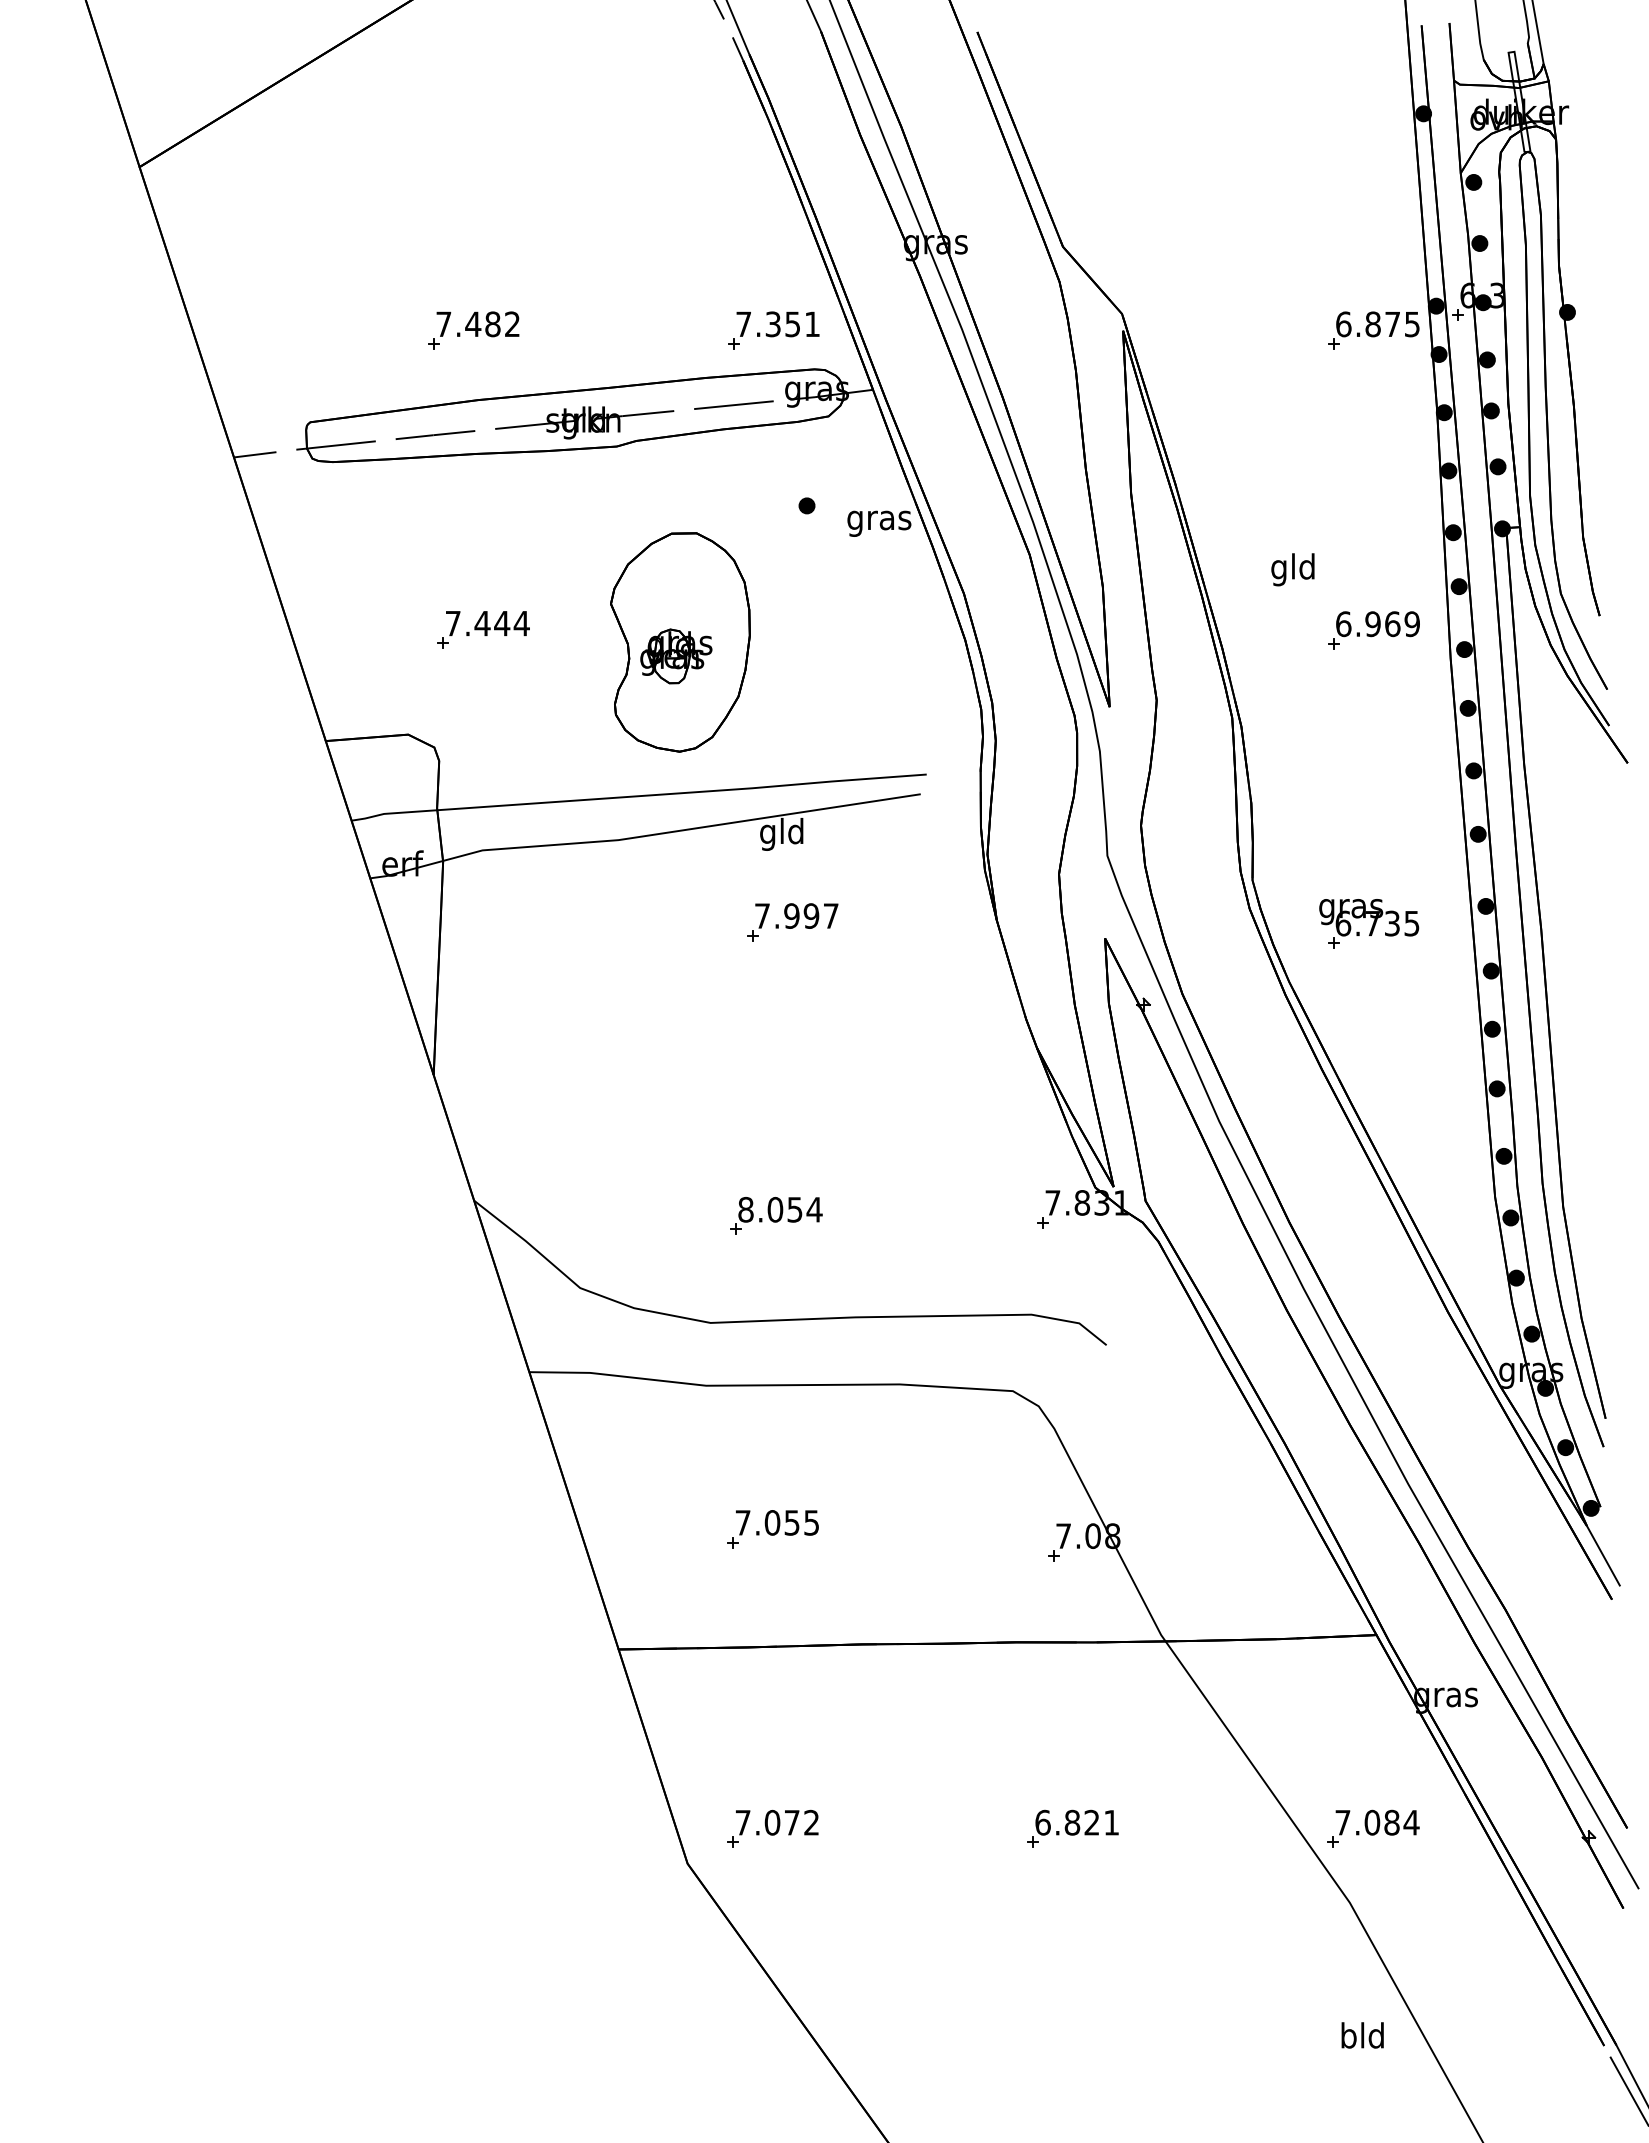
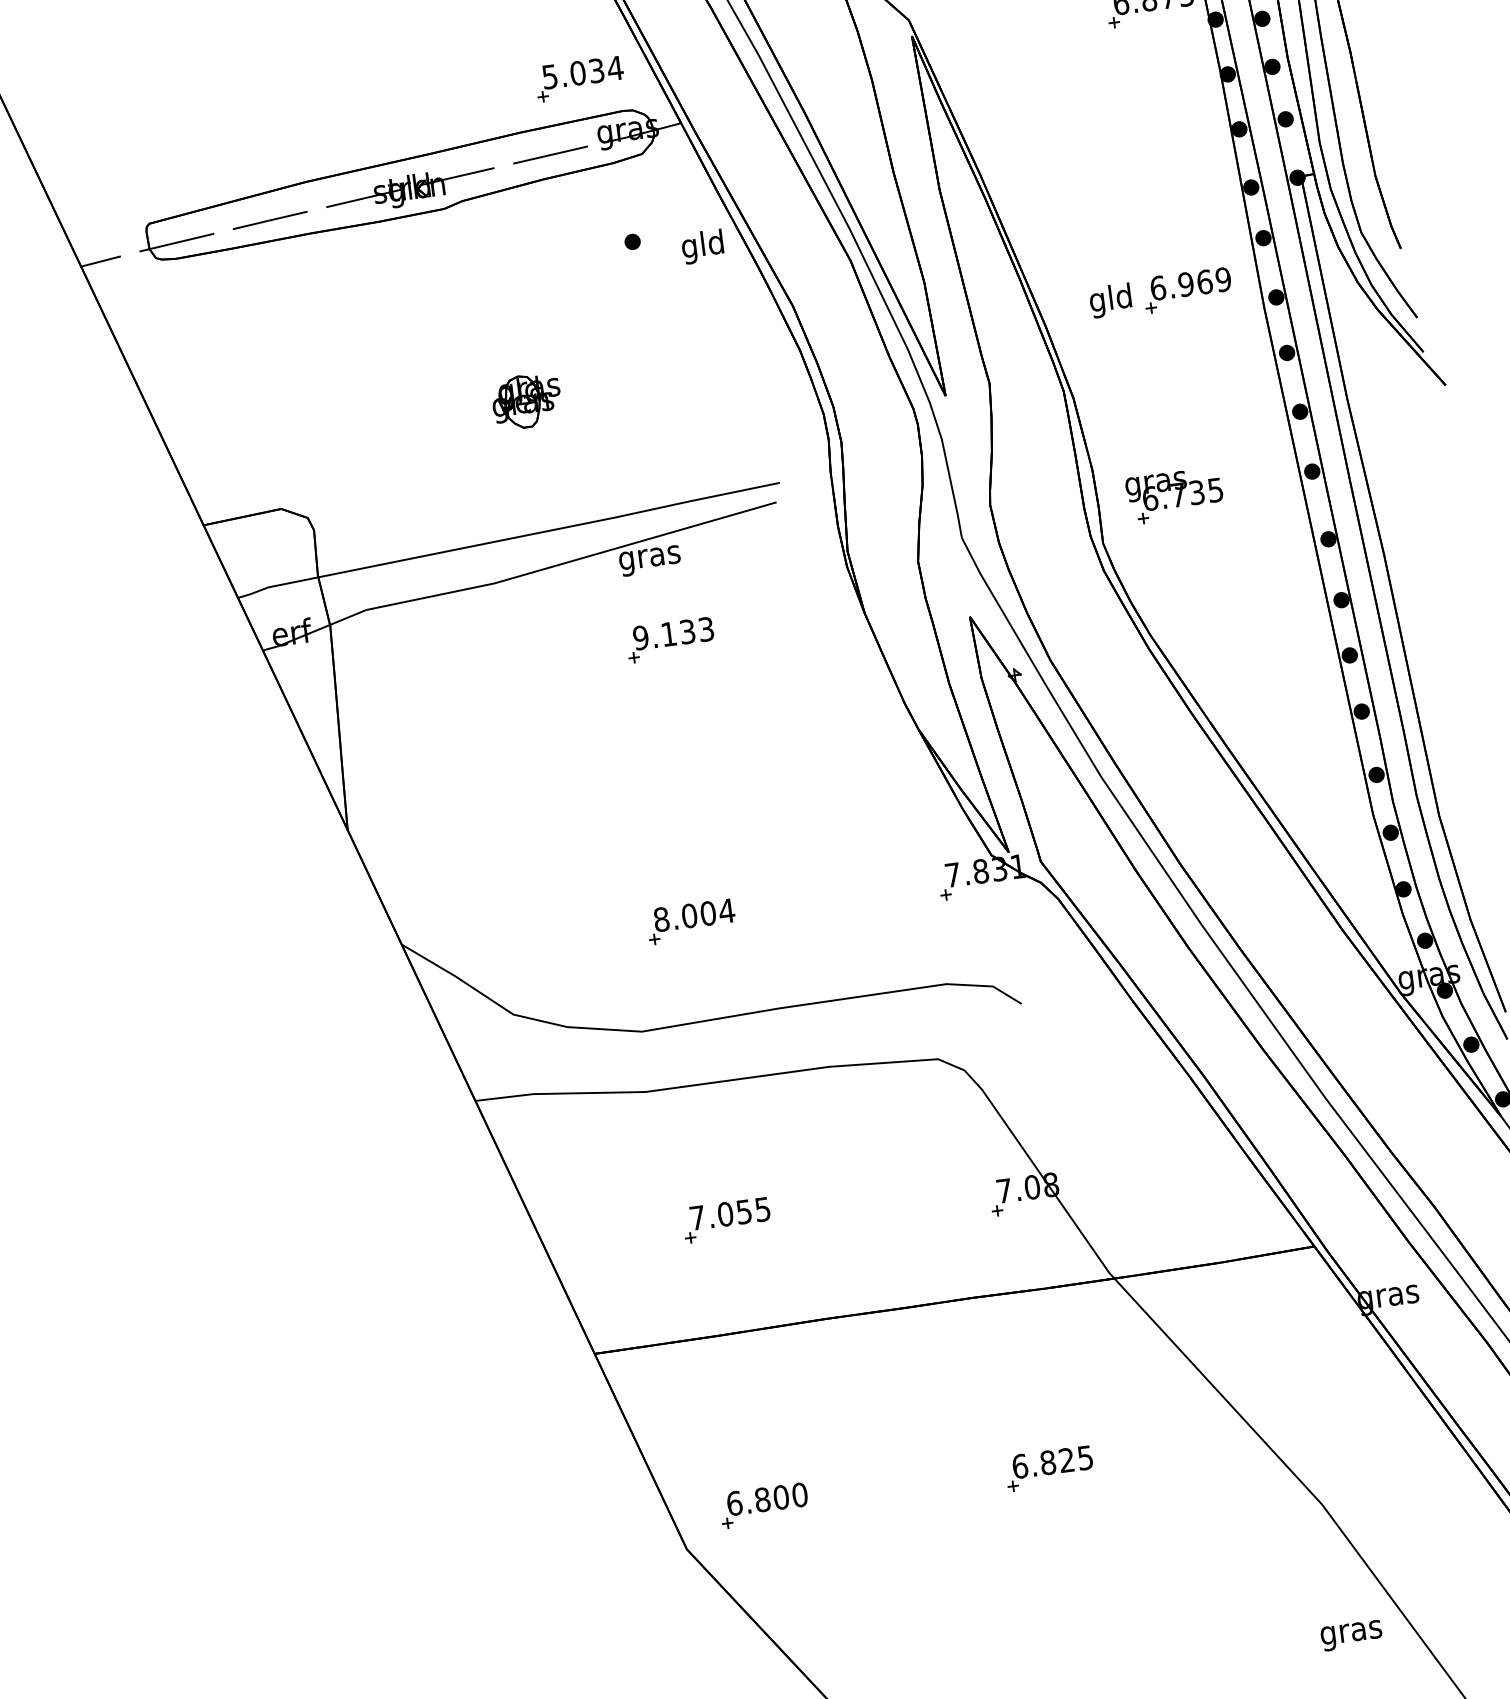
text: (778, 324) -> (583, 72), 7.351 -> 5.034
part: (473, 330) -> (293, 116), removed
text: (879, 519) -> (703, 245), gras -> gld
text: (1292, 569) -> (1110, 300), moved
part: (483, 629) -> (339, 399), removed
part: (680, 642) -> (529, 387), removed
text: (782, 833) -> (649, 556), gld -> gras
text: (796, 915) -> (673, 633), 7.997 -> 9.133
part: (1369, 923) -> (1175, 495), moved
text: (794, 1209) -> (707, 913), 8.054 -> 8.004
text: (777, 1822) -> (767, 1498), 7.072 -> 6.800
text: (1111, 1822) -> (1085, 1457), 6.821 -> 6.825
part: (1373, 1828) -> (1335, 1430), removed
text: (1362, 2038) -> (1350, 1632), bld -> gras

